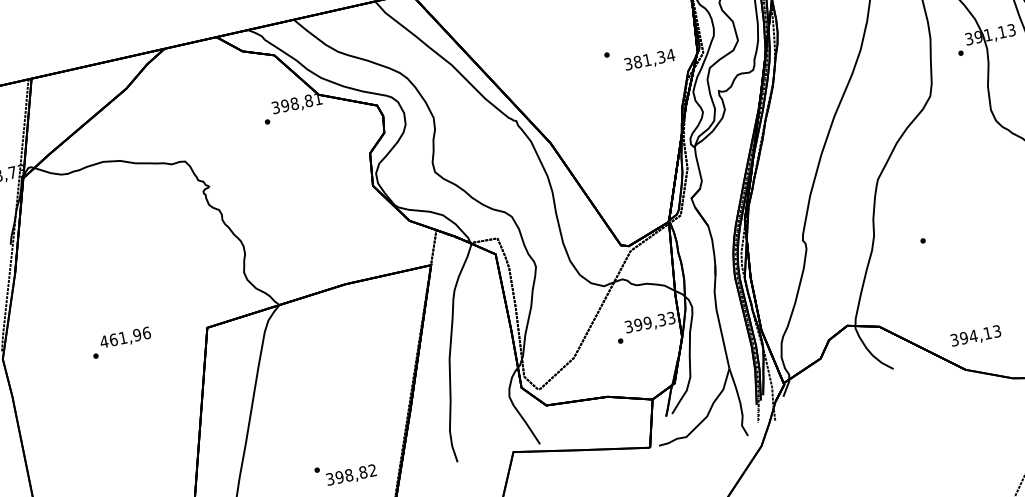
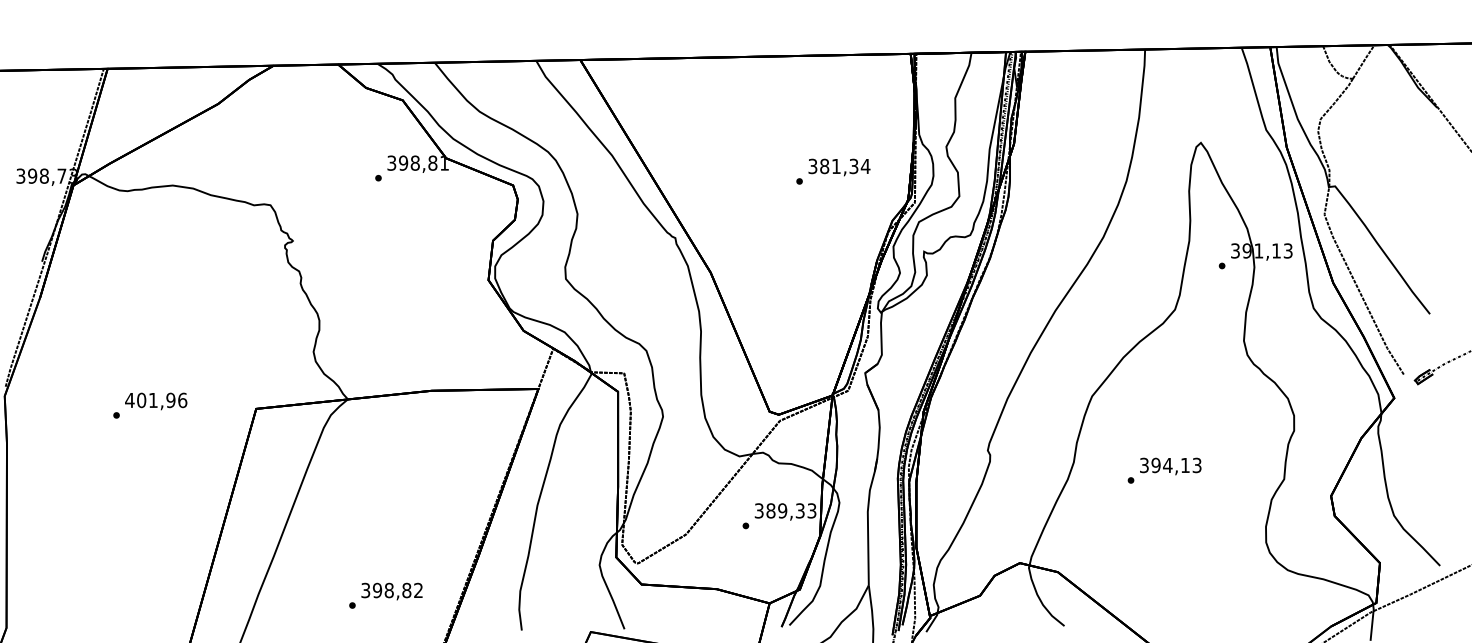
text: (649, 60) -> (839, 167), moved
text: (637, 324) -> (770, 510), 399,33 -> 389,33
text: (975, 336) -> (1170, 466), moved
text: (113, 339) -> (141, 399), 461,96 -> 401,96
text: (351, 475) -> (391, 591), moved

